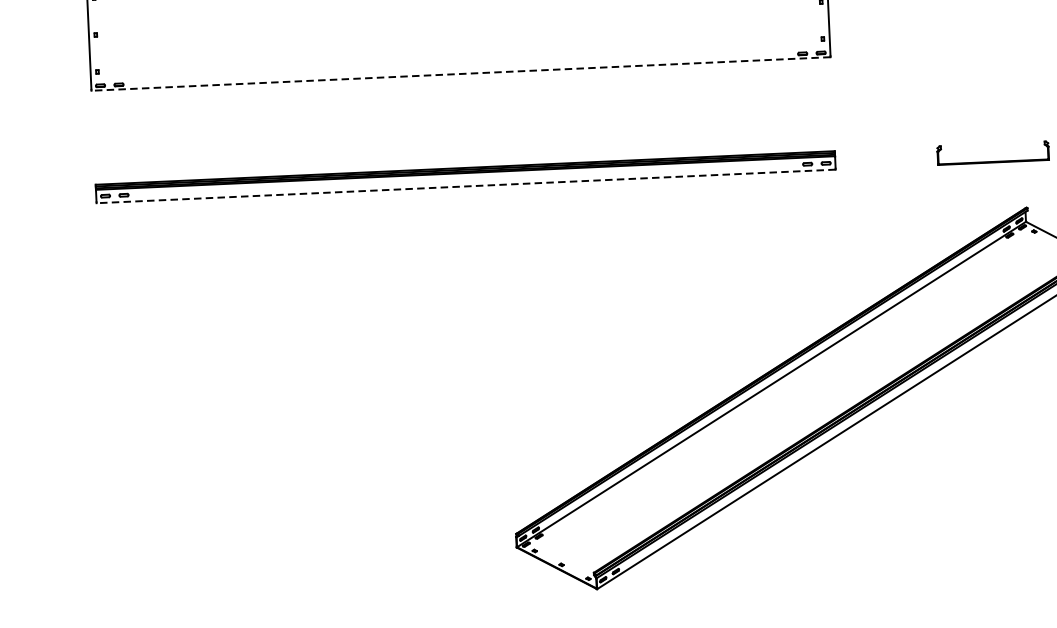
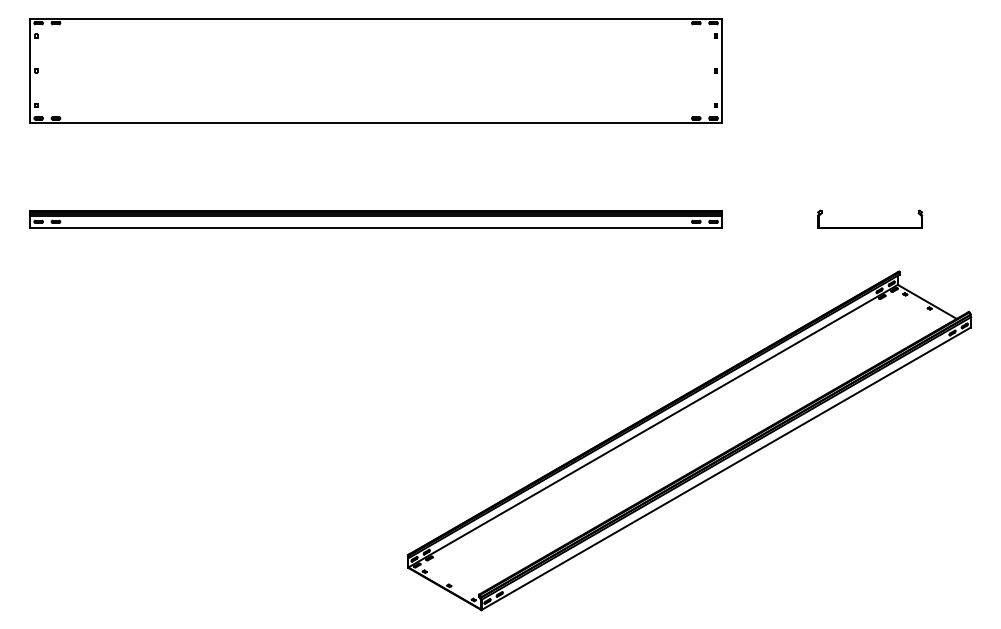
line: (460, 73) -> (375, 122), dashed -> solid
line: (465, 186) -> (375, 228), dashed -> solid

